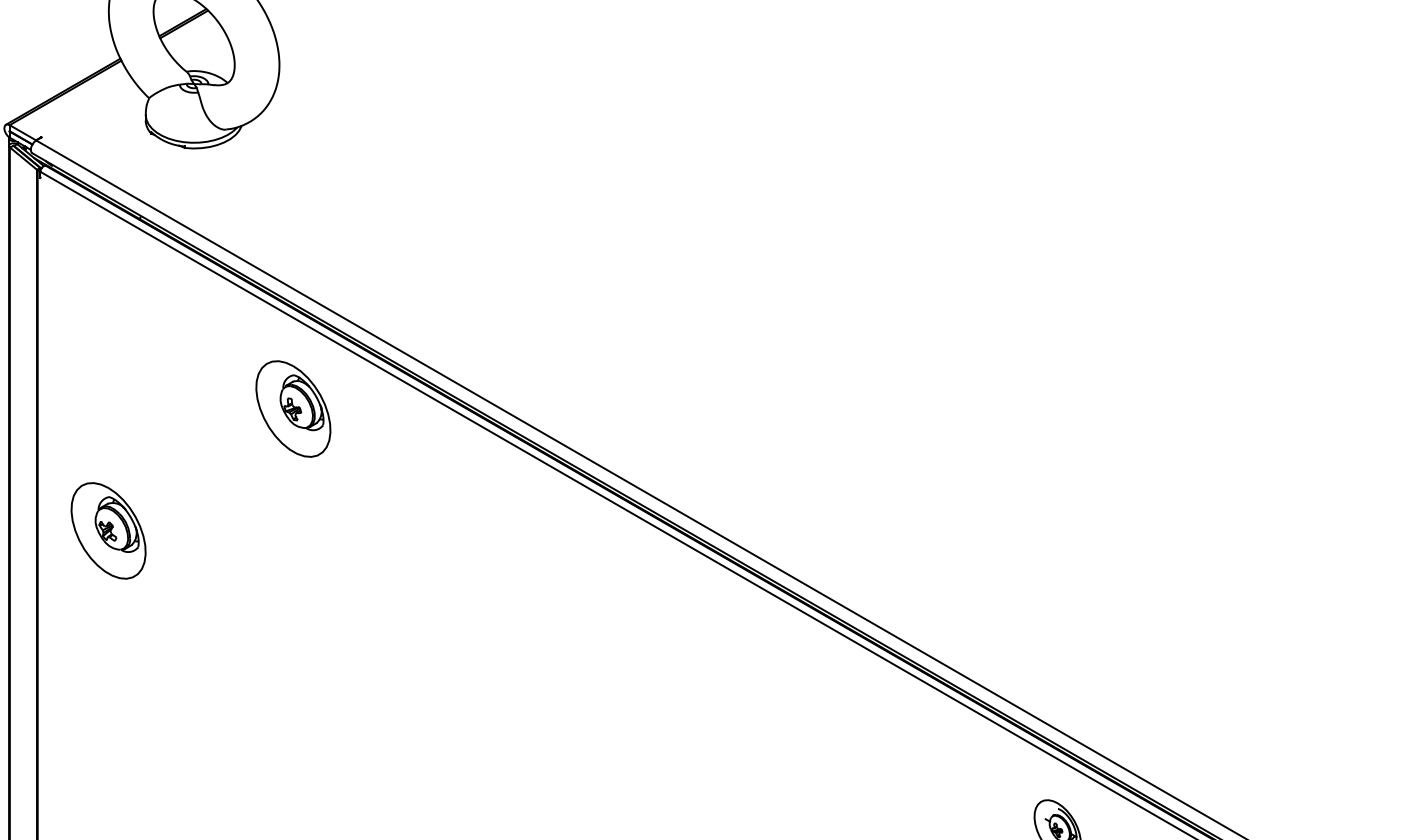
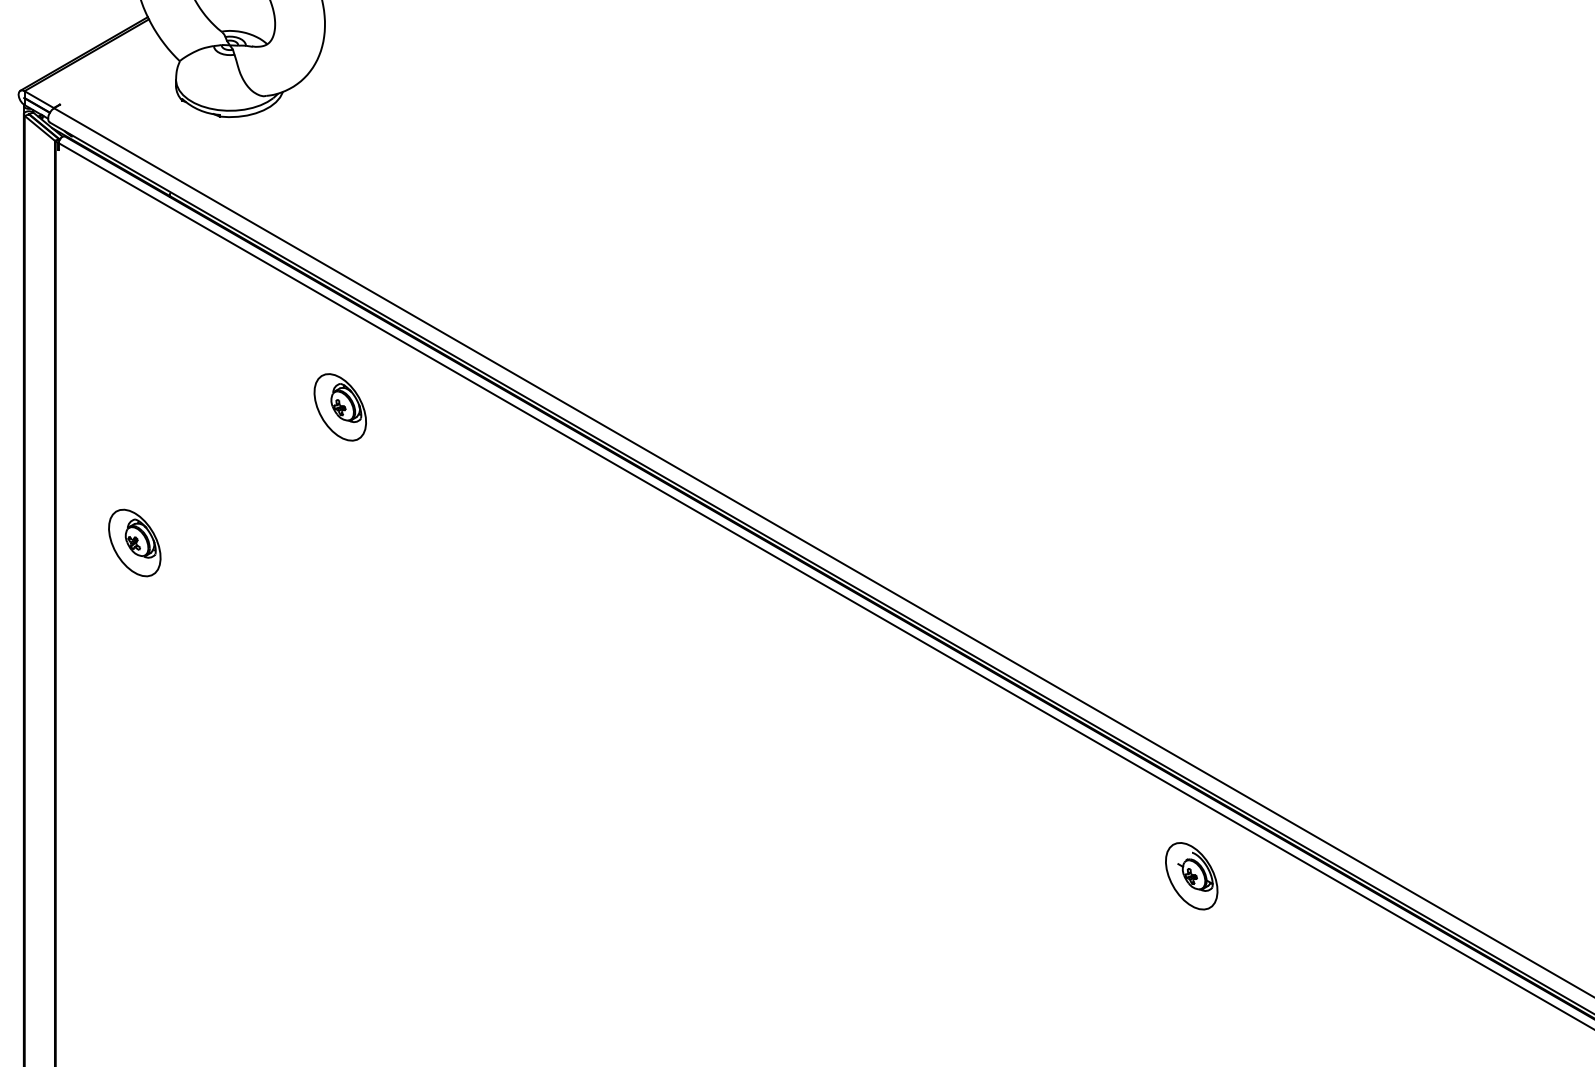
part: (292, 409) -> (339, 407), size x0.62
part: (108, 530) -> (134, 542), size x0.62

